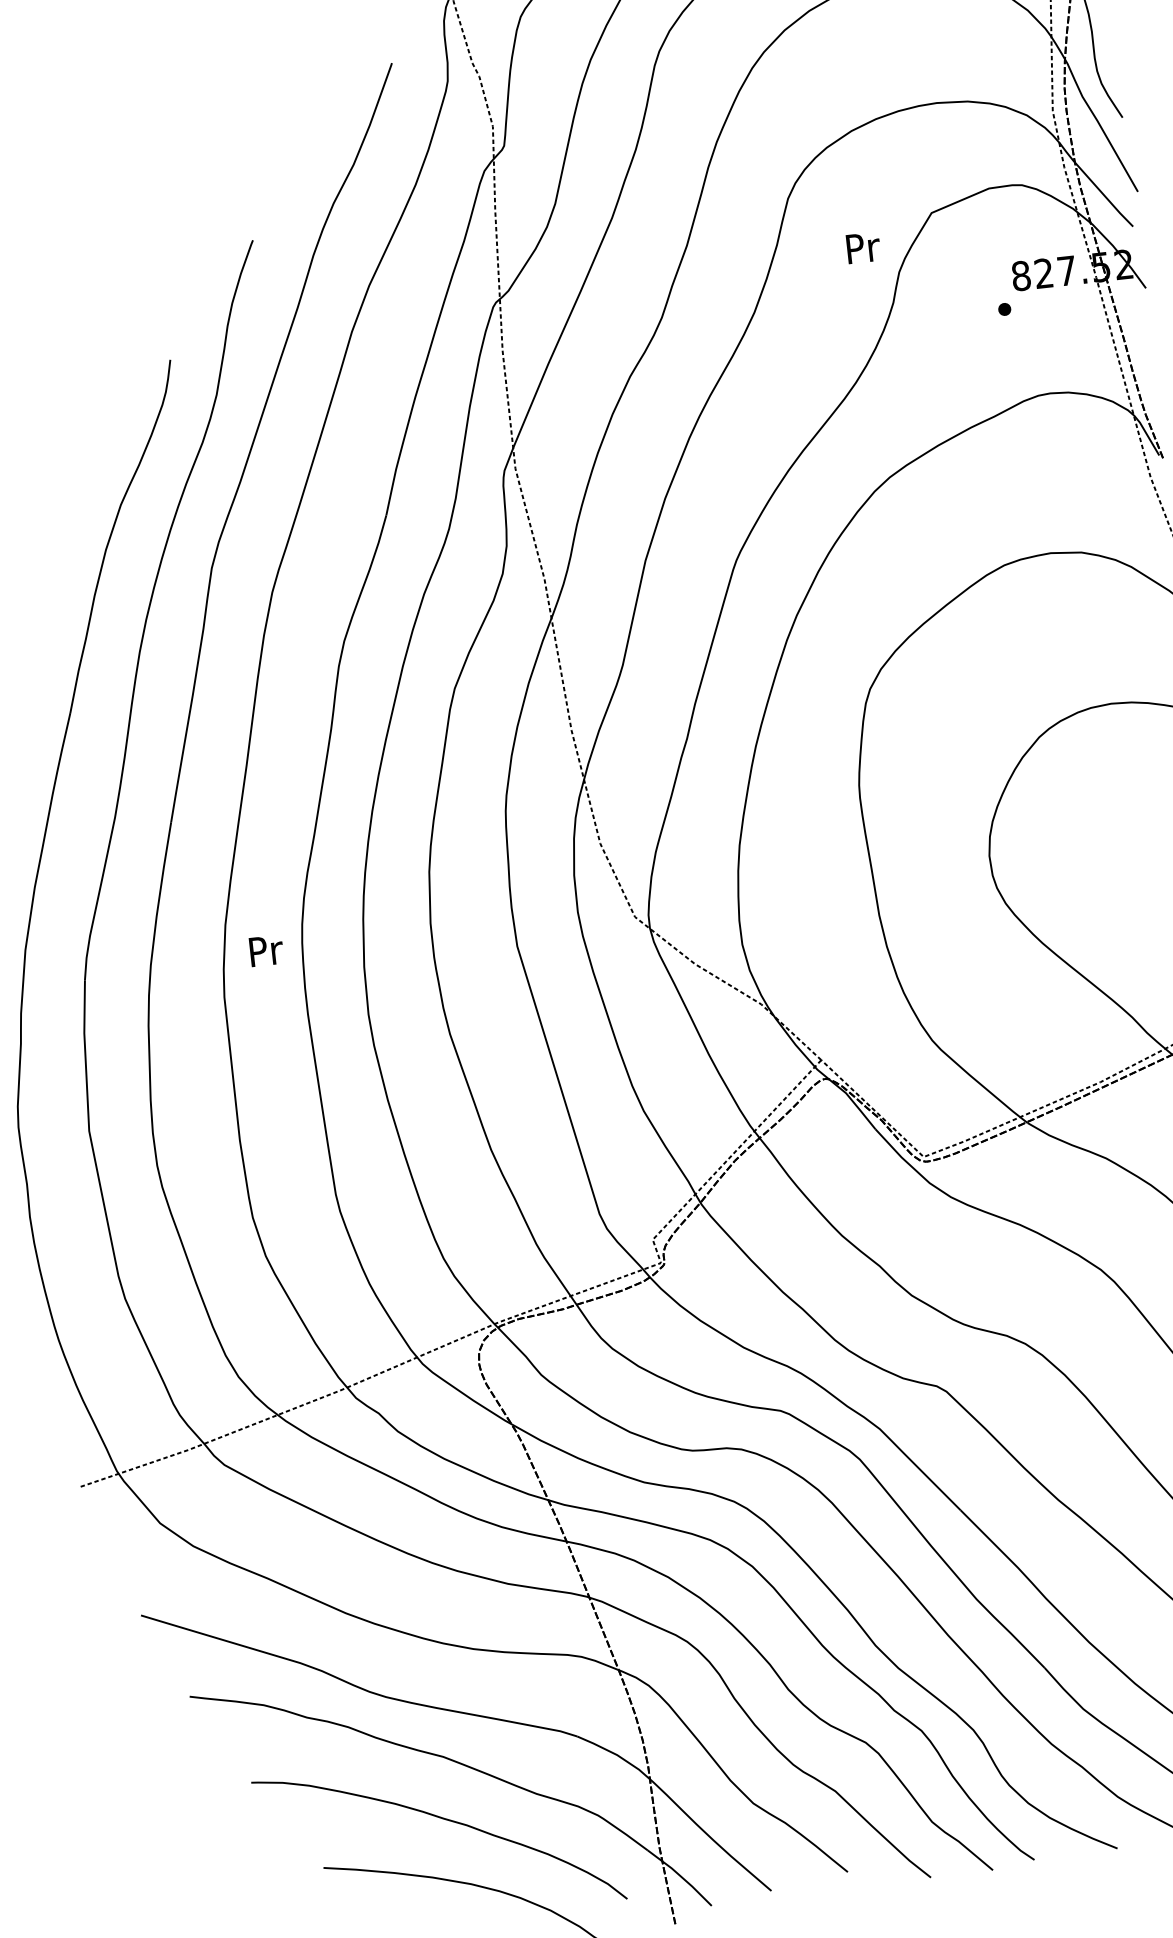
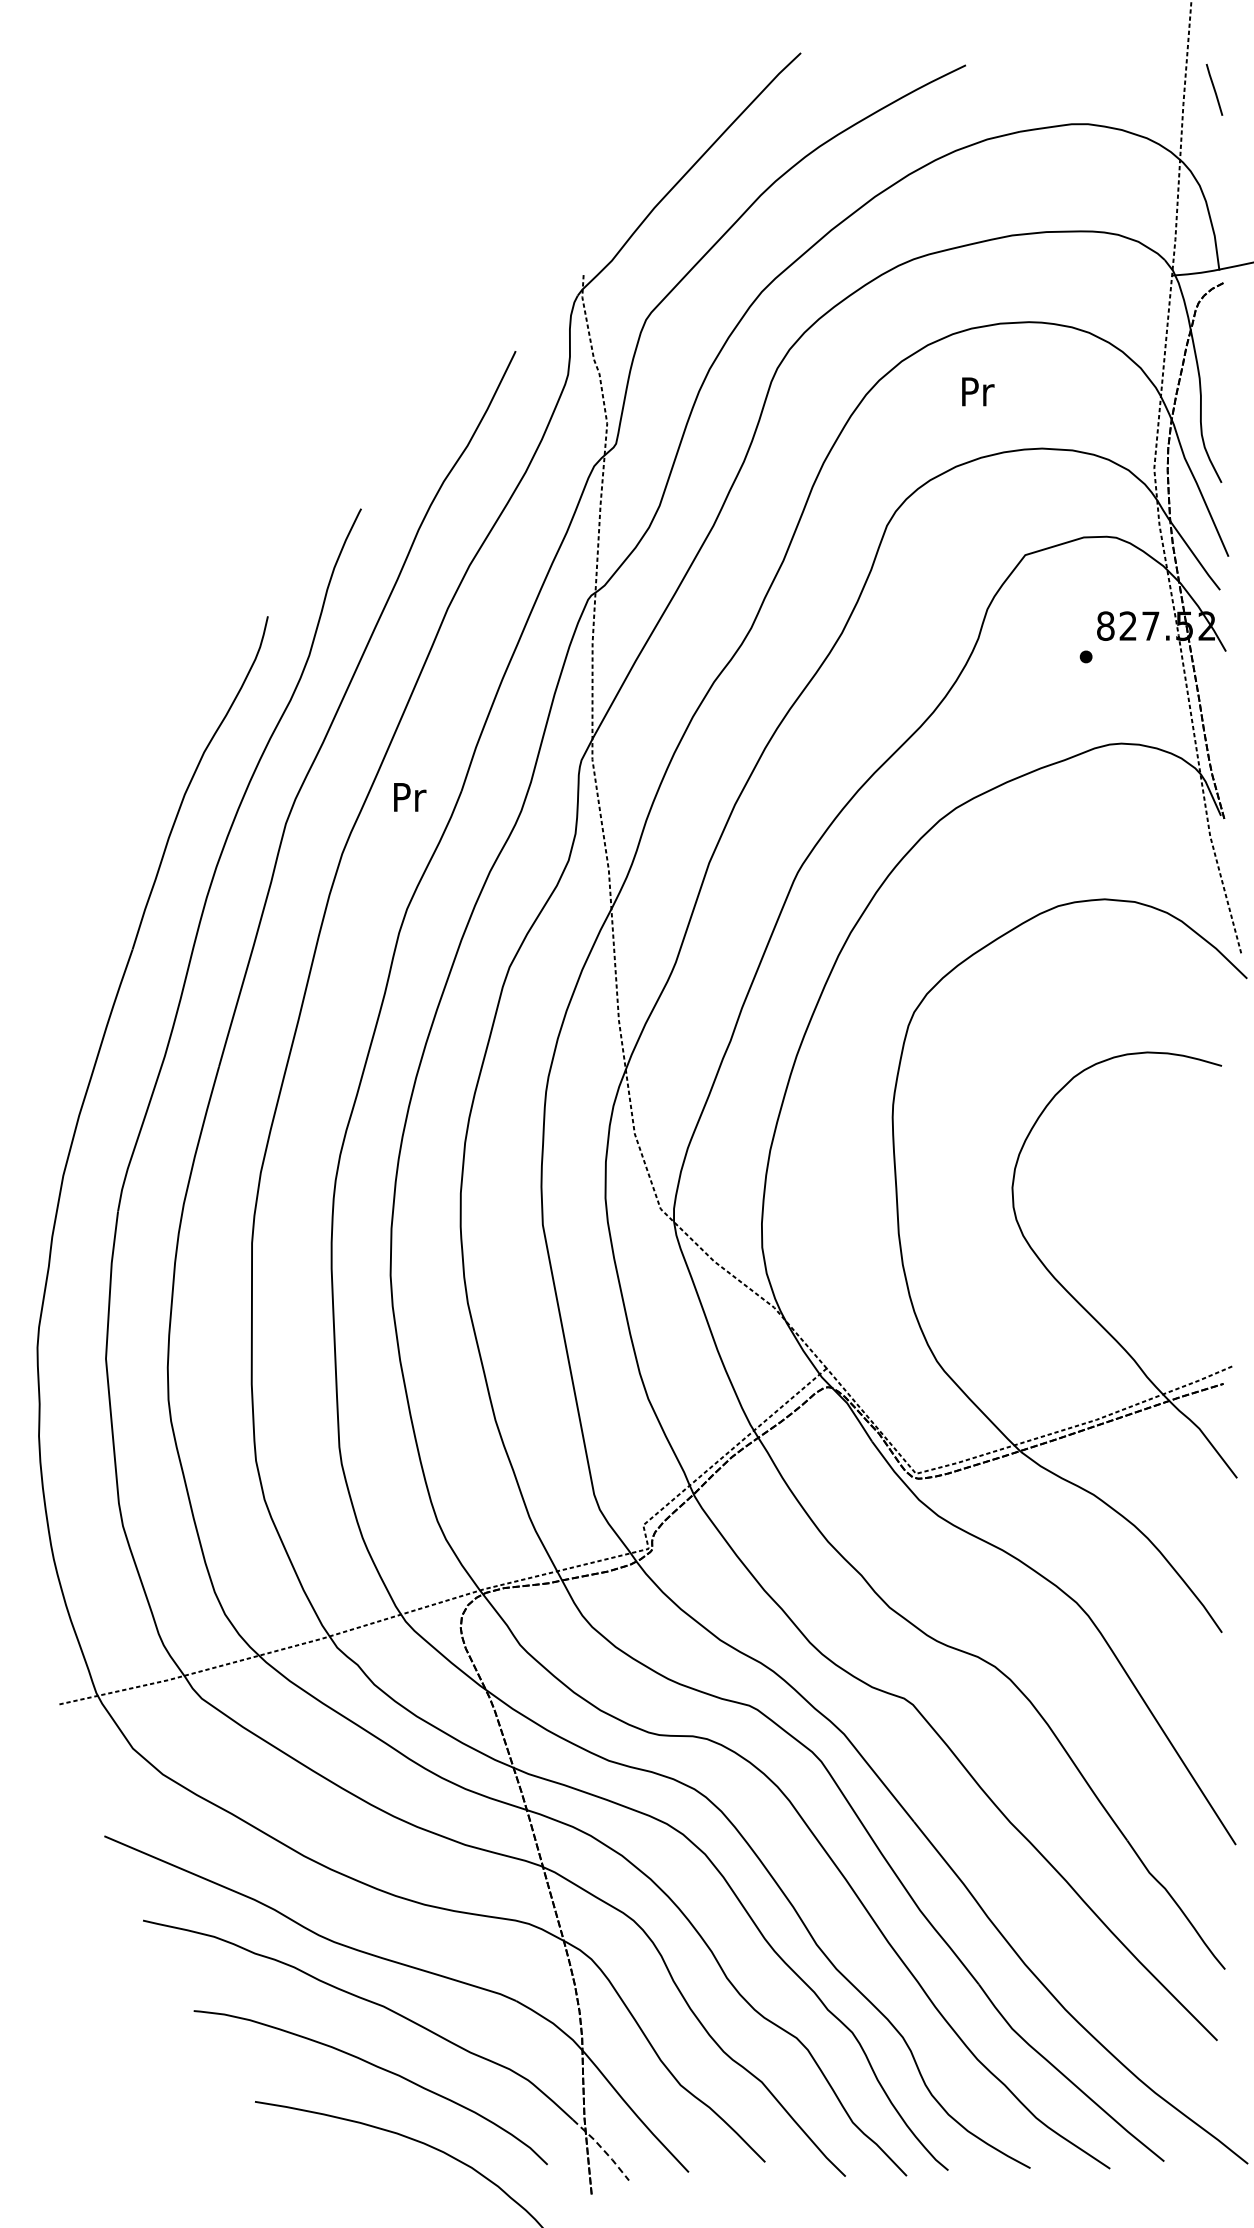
text: (863, 247) -> (978, 391), moved
text: (266, 950) -> (410, 797), moved
line: (681, 1876) -> (602, 2148), solid -> dashed

